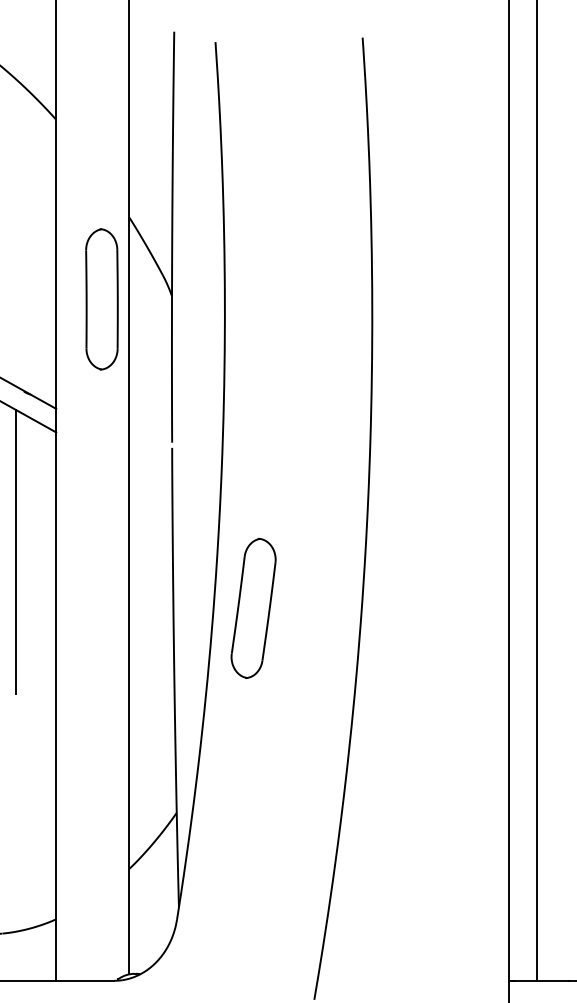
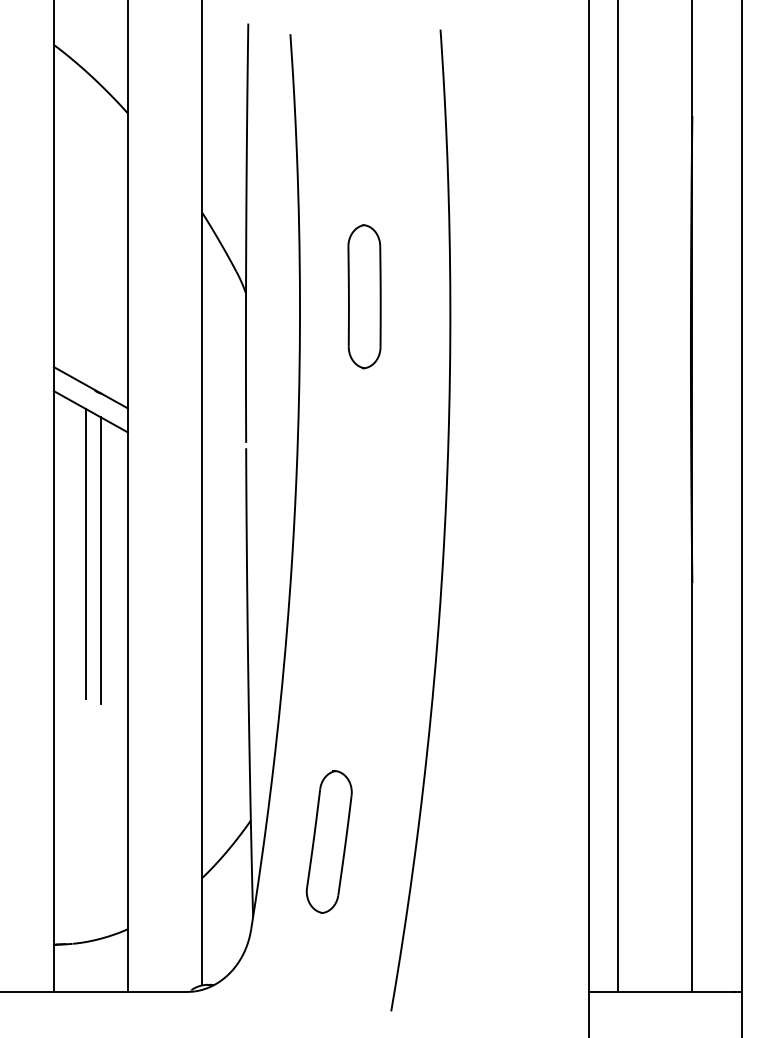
part: (101, 299) -> (364, 296), moved
line: (29, 557) -> (100, 560), added
part: (252, 607) -> (328, 841), moved

